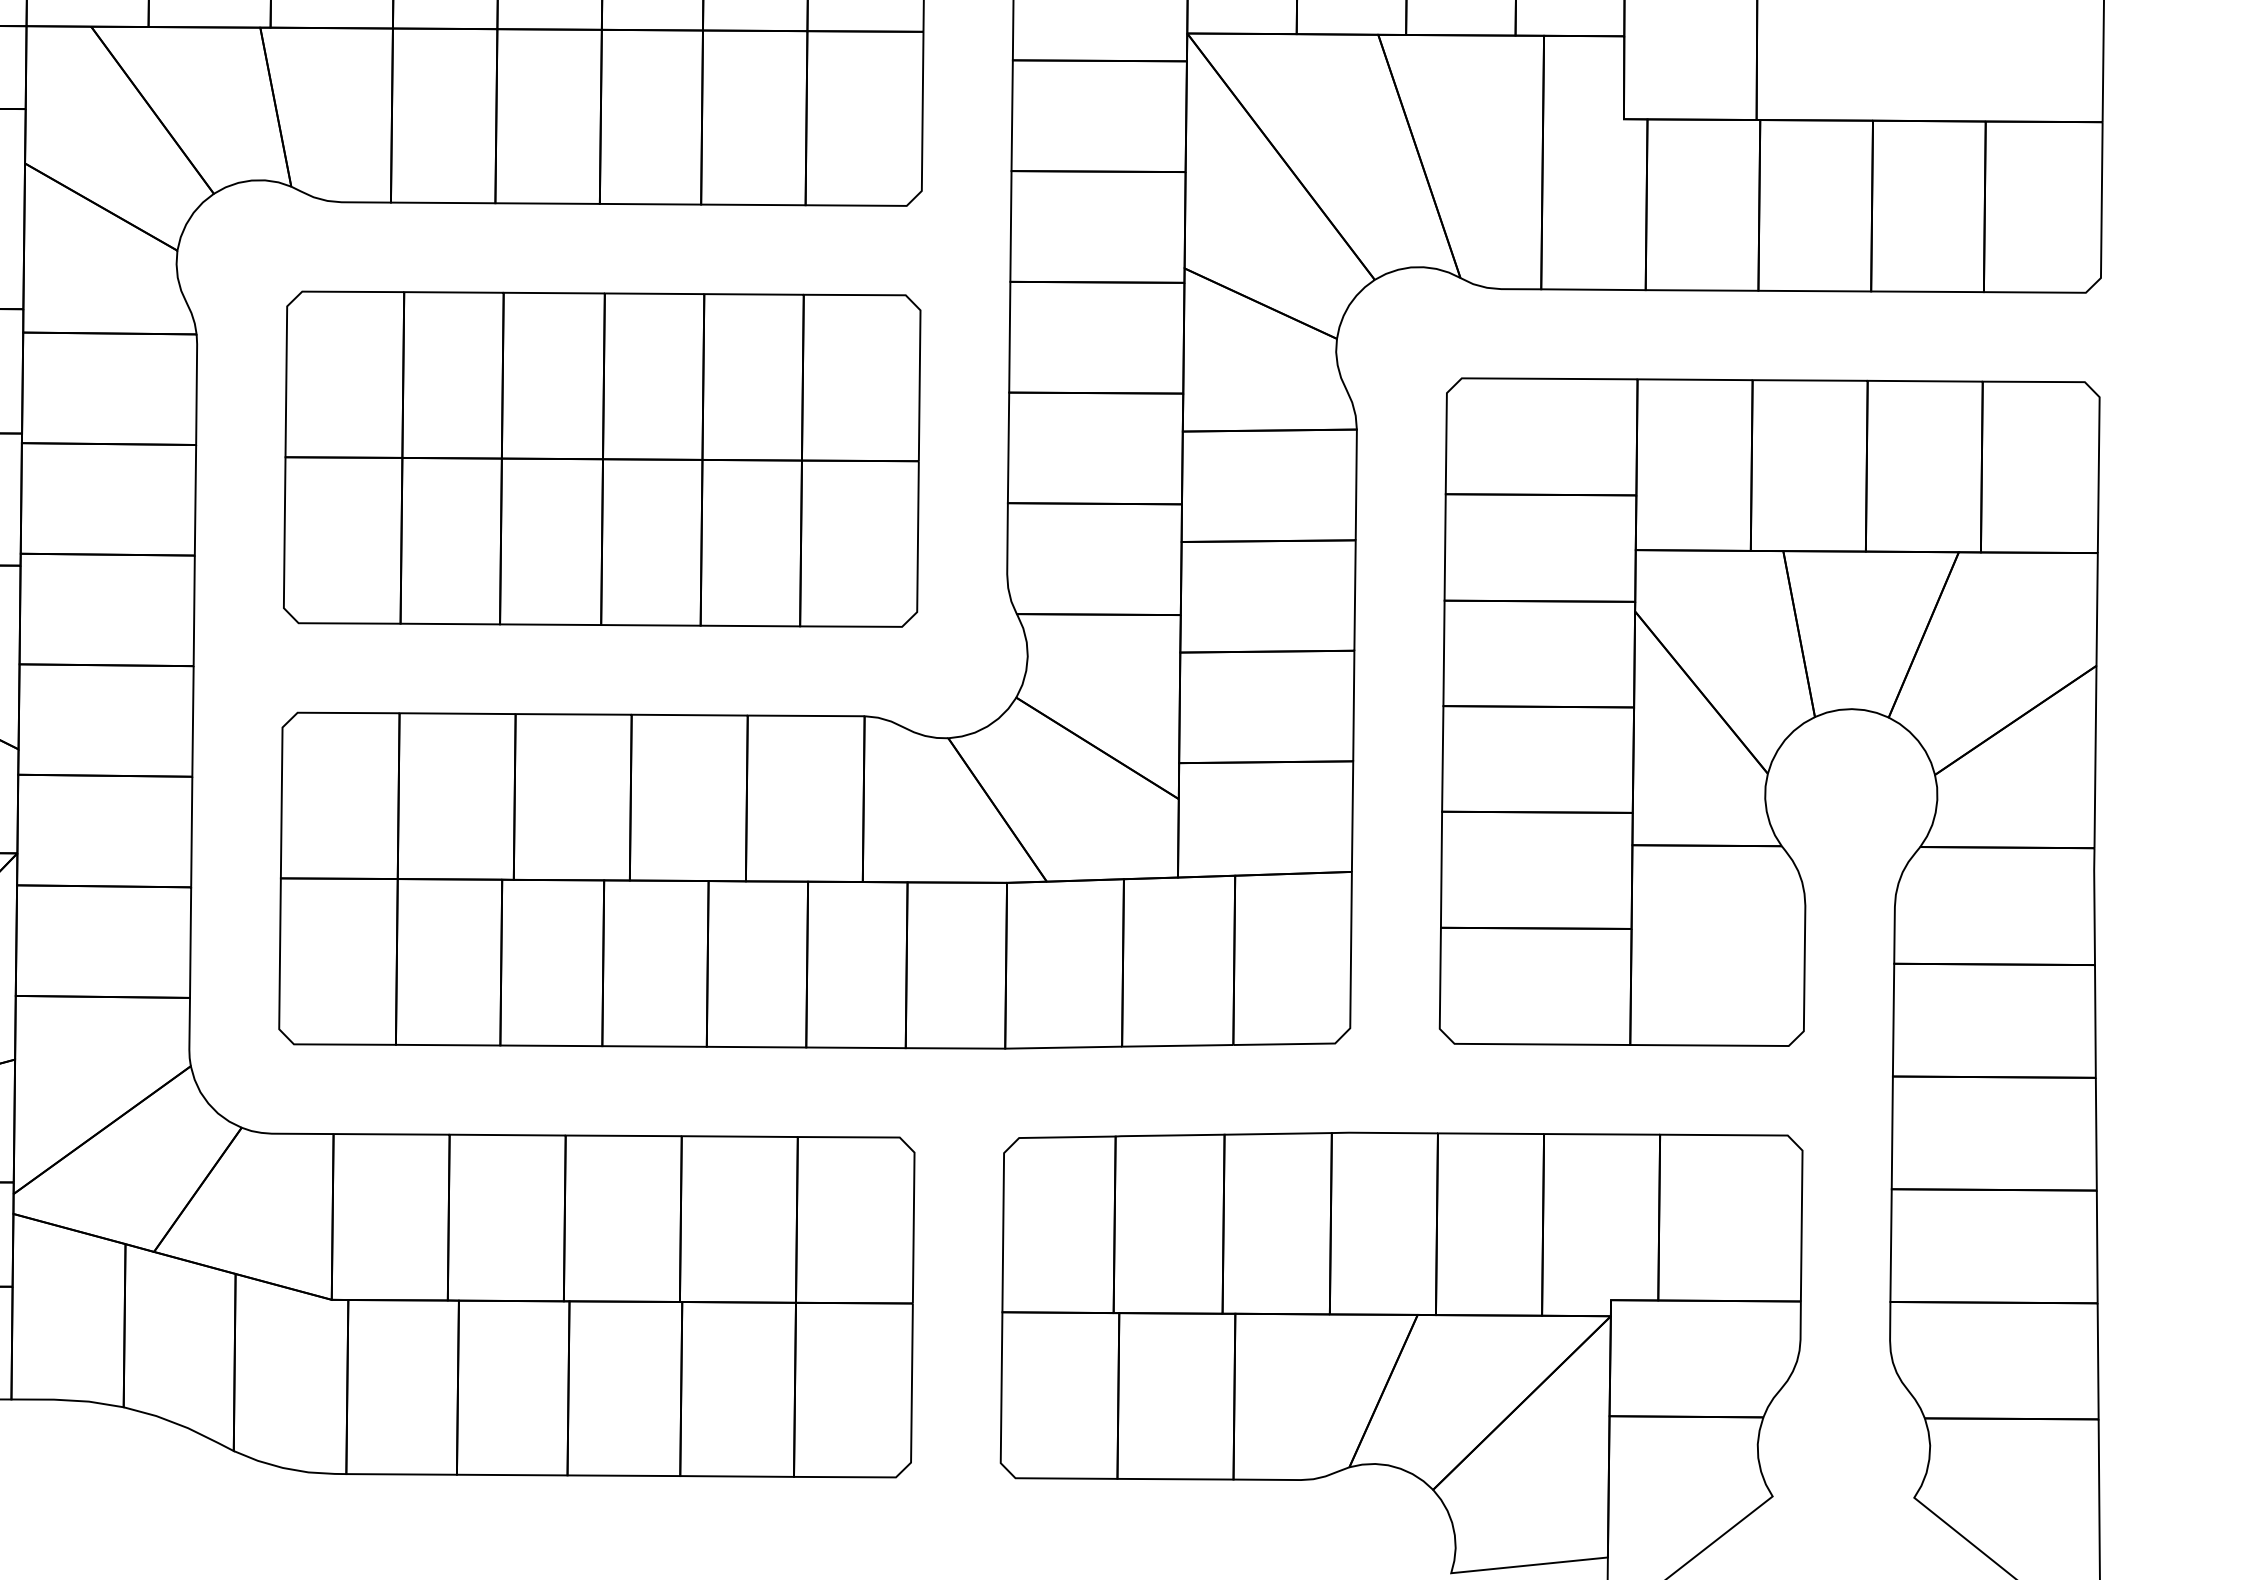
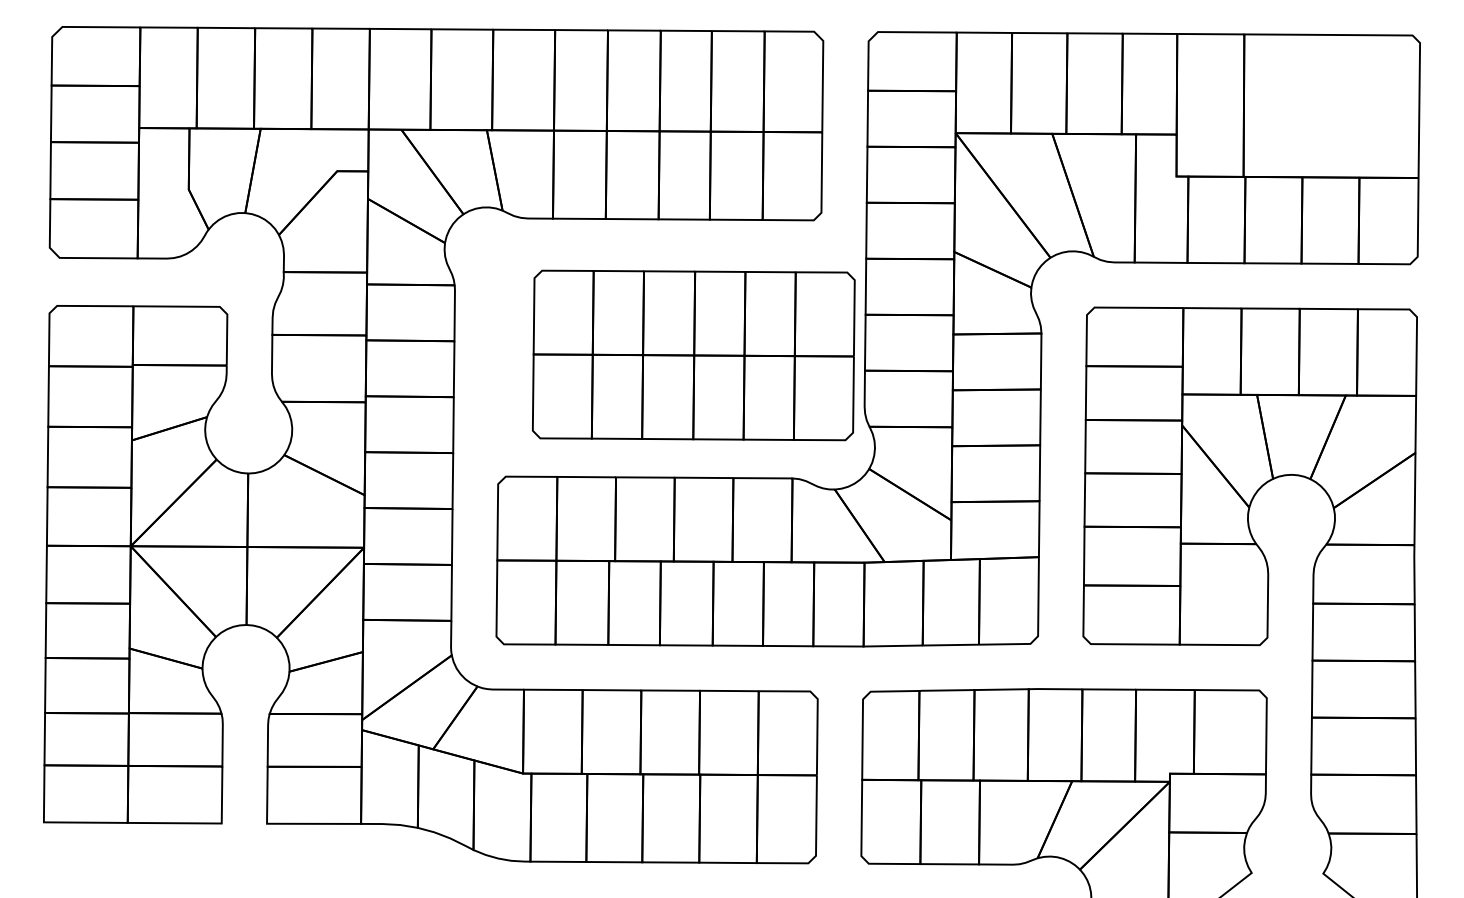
part: (601, 459) -> (693, 355), moved

